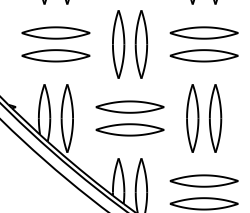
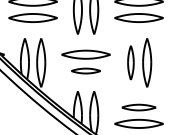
part: (192, 118) -> (130, 62), size x0.7
part: (129, 129) -> (85, 70), size x0.6
part: (203, 180) -> (138, 107), size x0.7

